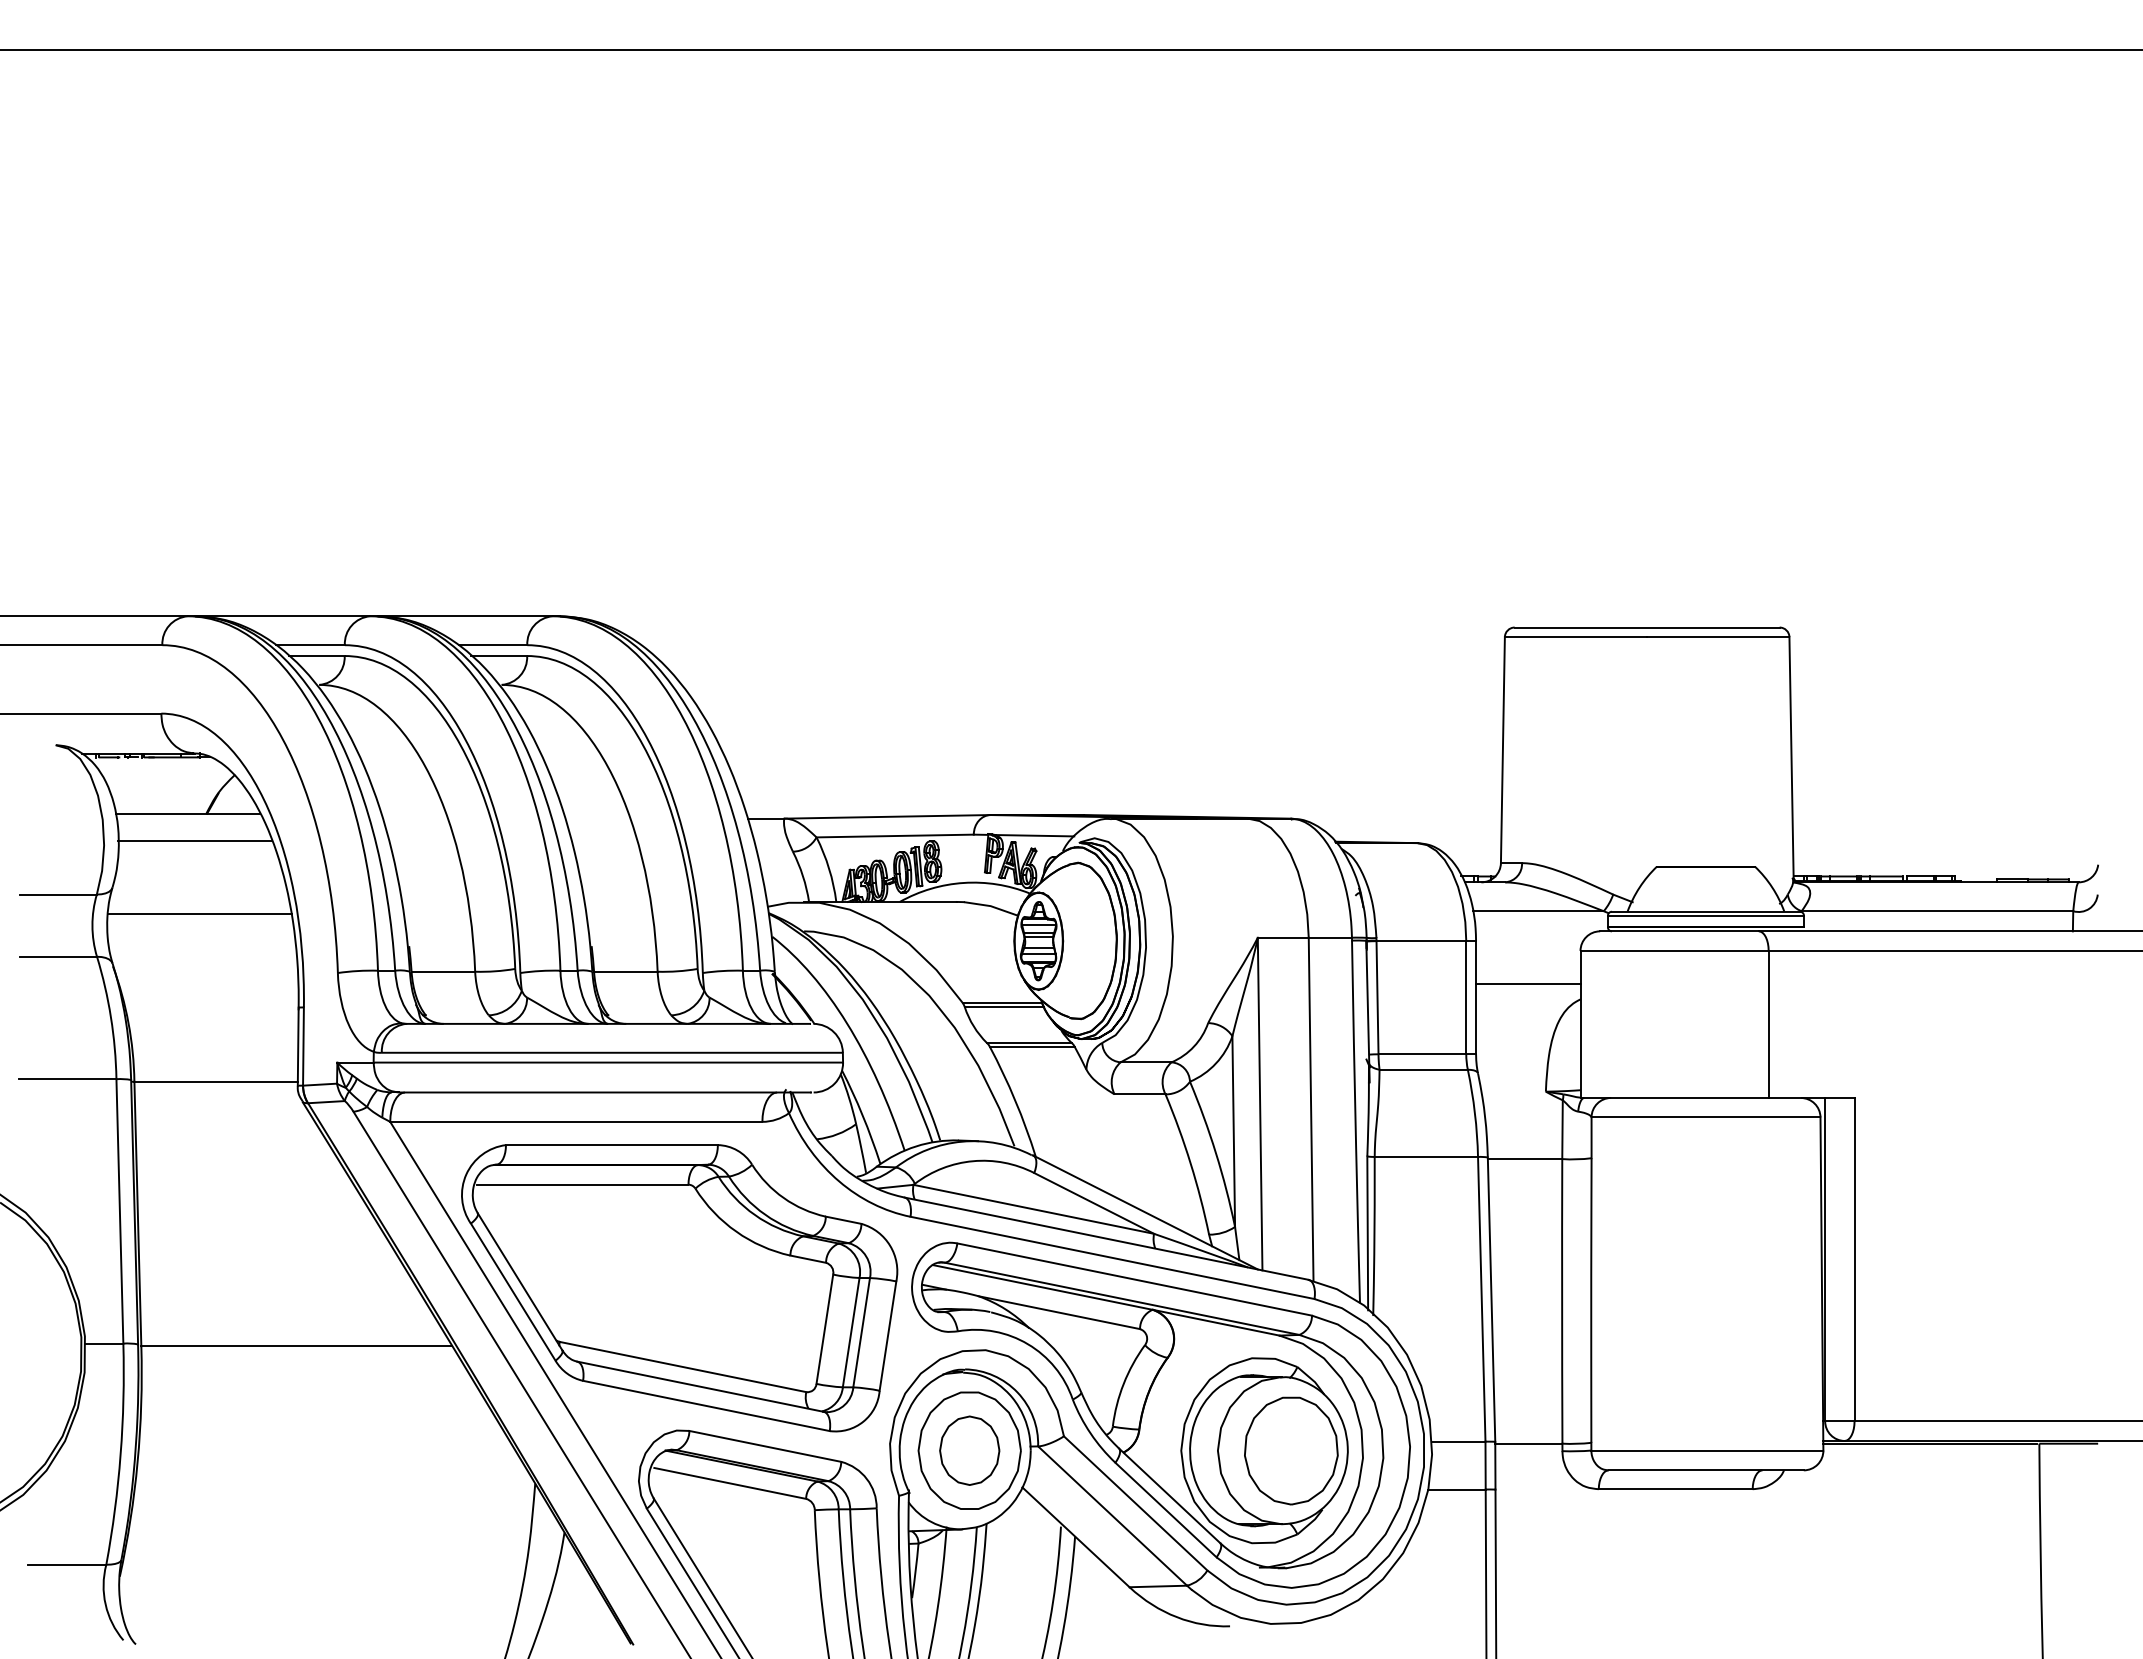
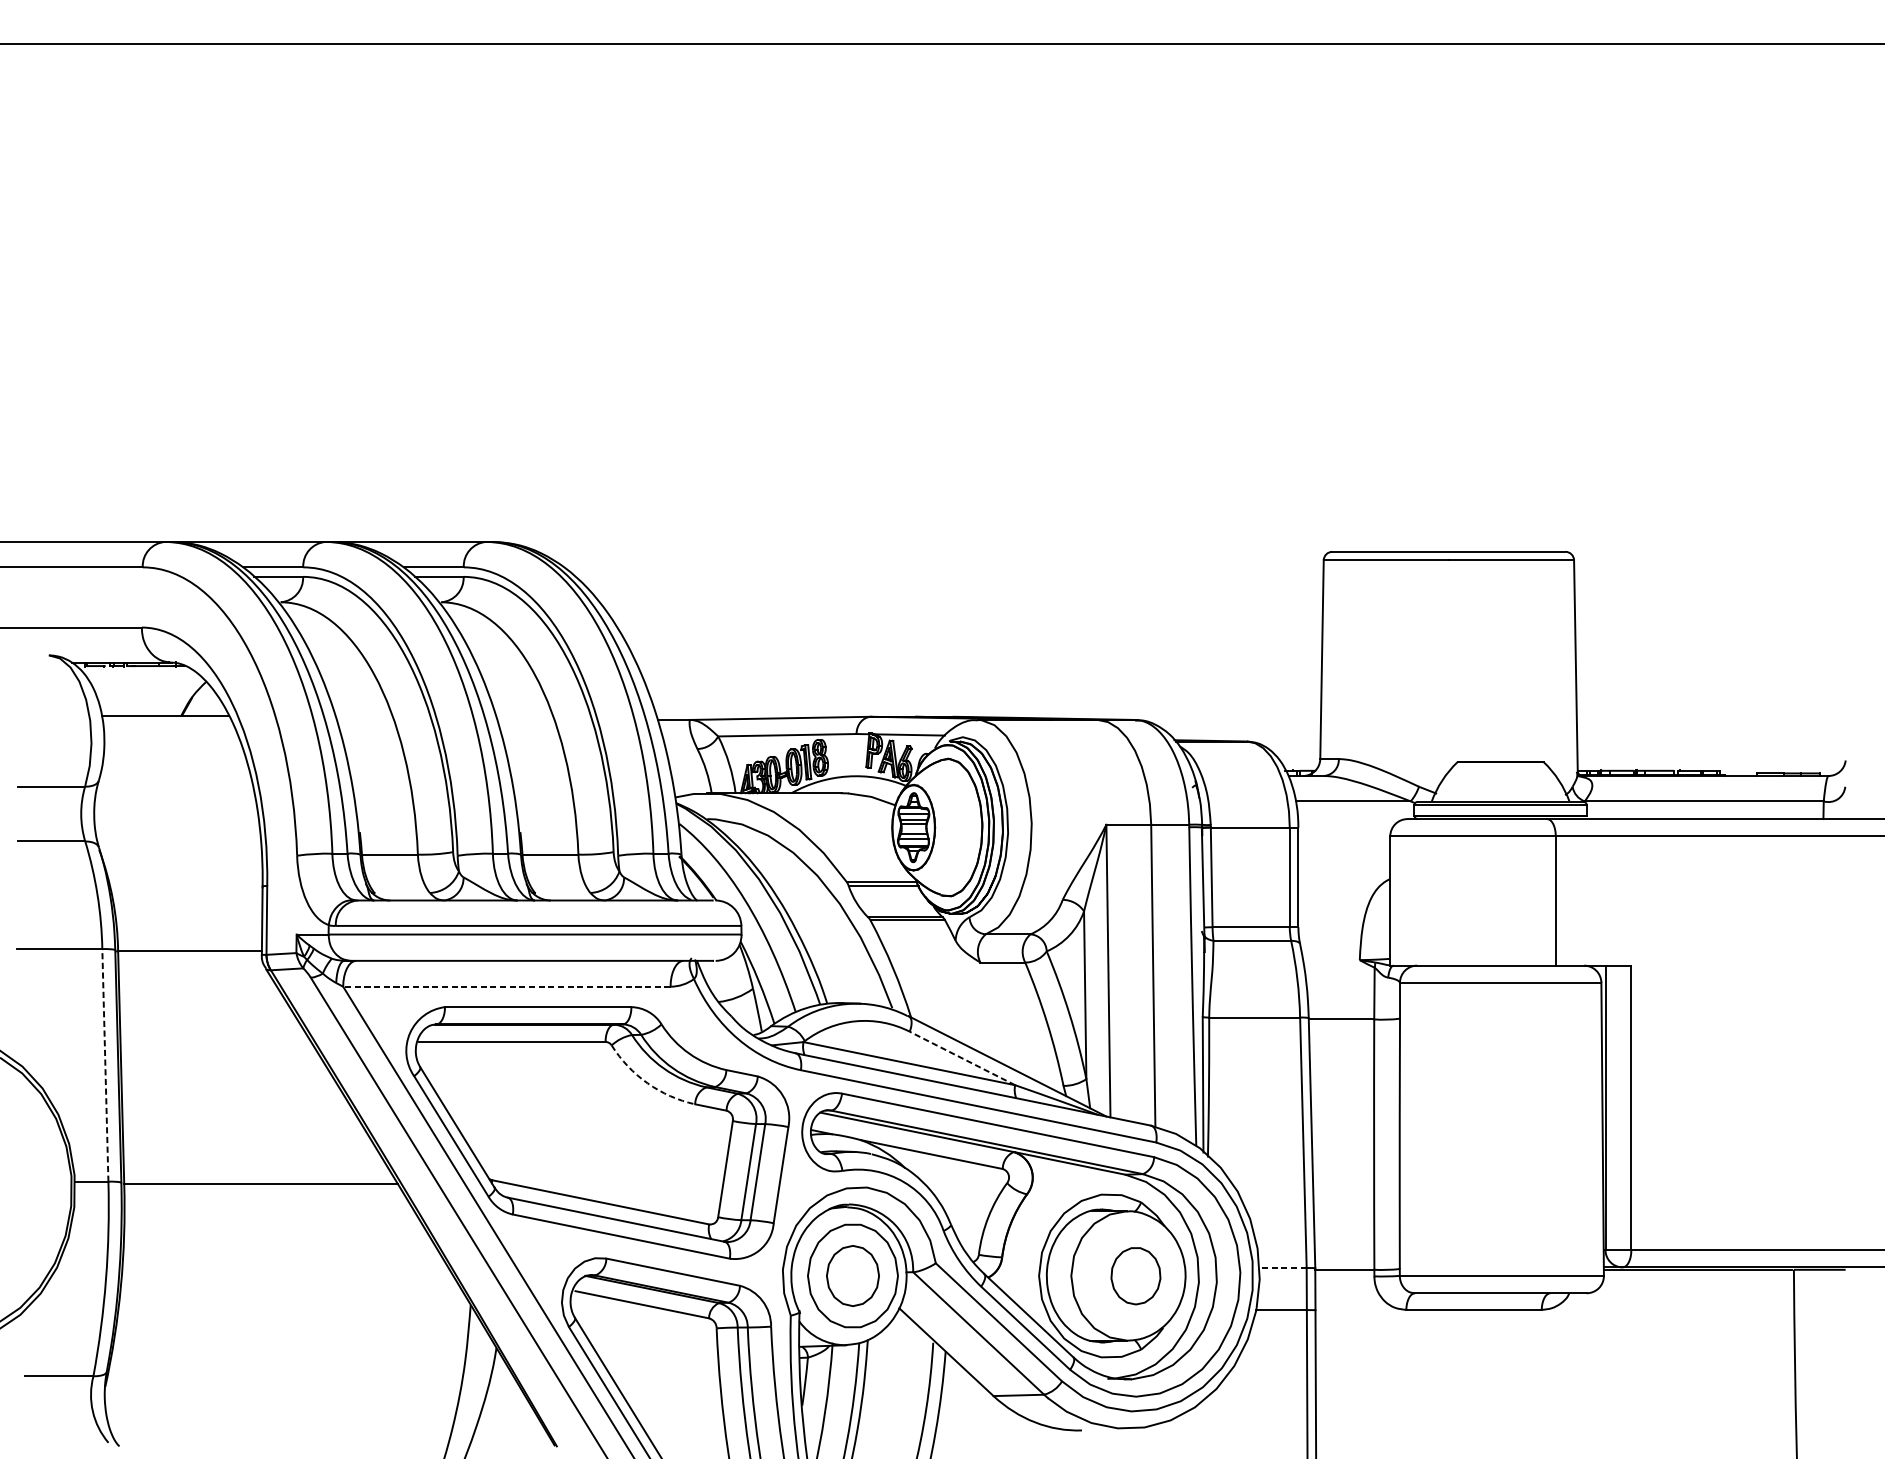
line: (195, 841) -> (171, 740), removed
line: (199, 914) -> (175, 804), removed
line: (1528, 983) -> (1344, 864), removed
line: (575, 1121) -> (506, 986), solid -> dashed
line: (1093, 1203) -> (961, 1058), solid -> dashed
line: (119, 1210) -> (105, 1064), solid -> dashed
arc: (736, 1231) -> (647, 1083), solid -> dashed
line: (1458, 1441) -> (1282, 1267), solid -> dashed
part: (1291, 1450) -> (1136, 1275), size x0.6

